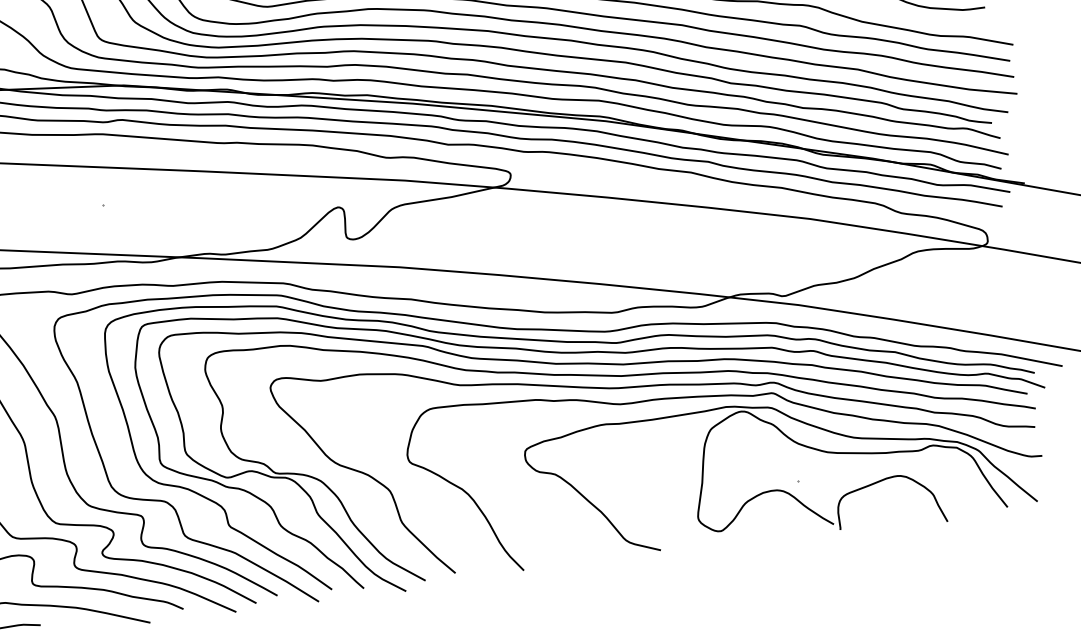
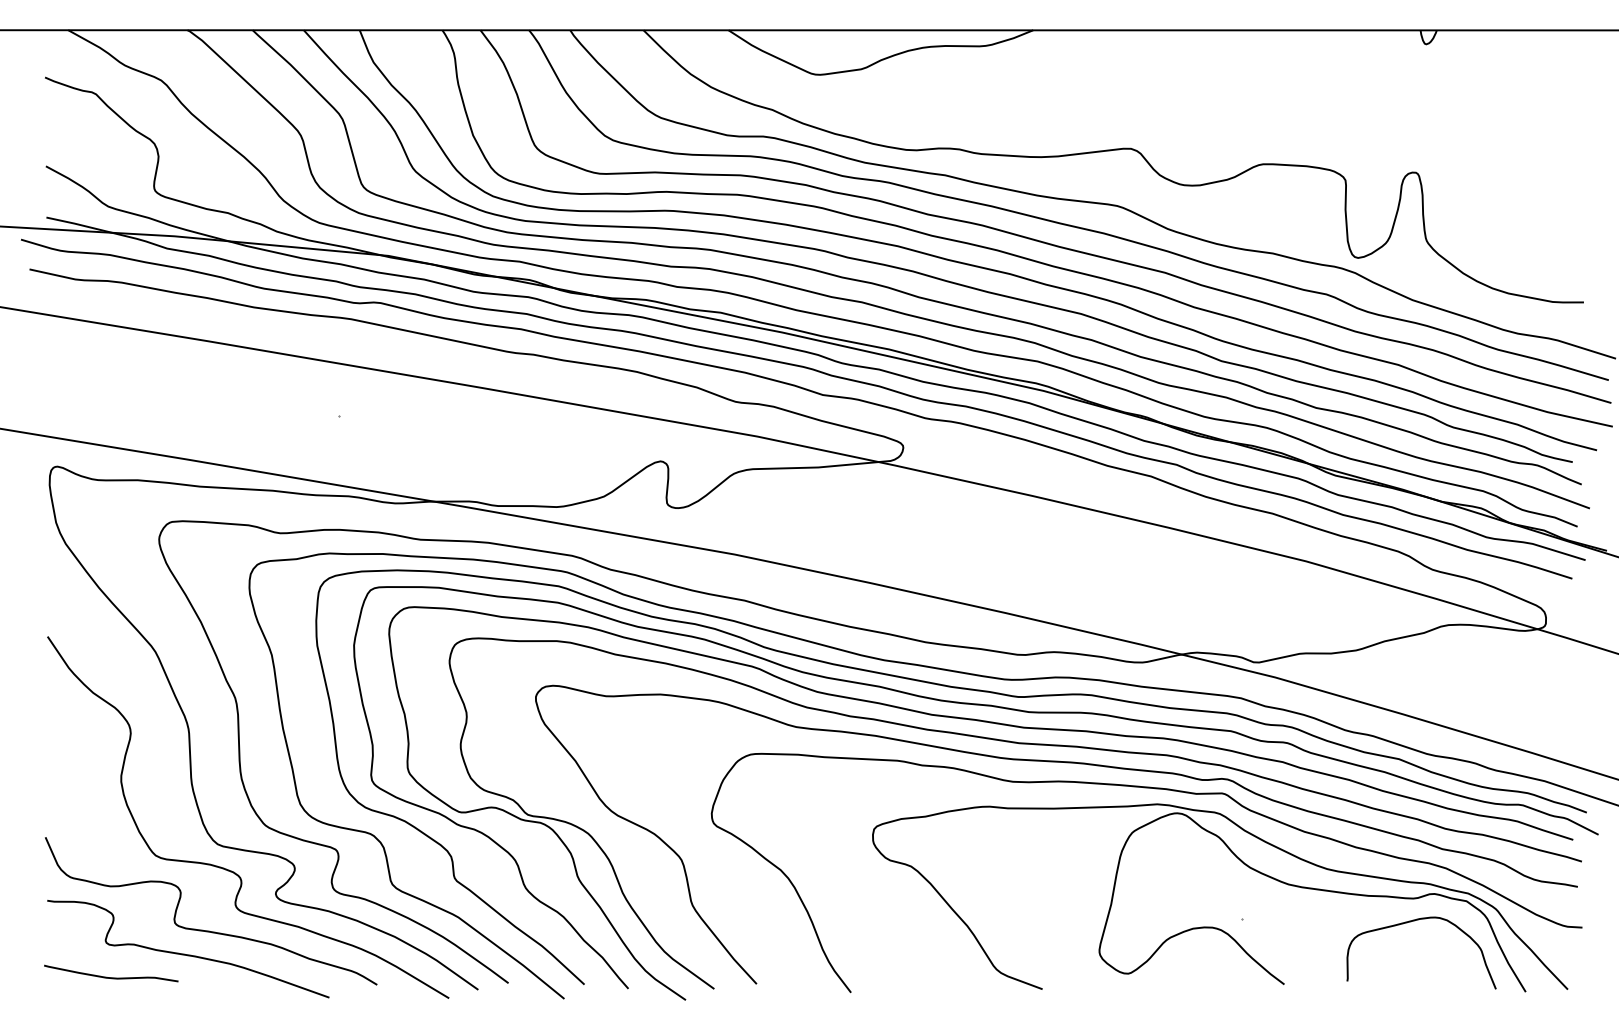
curve: (880, 481) -> (1411, 922), moved

